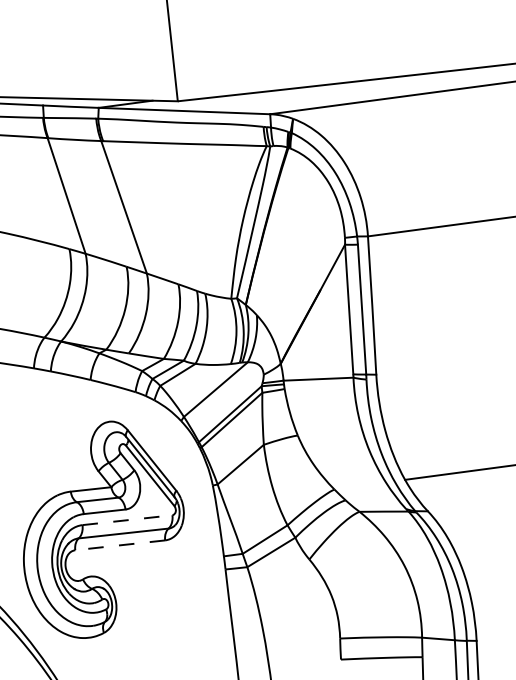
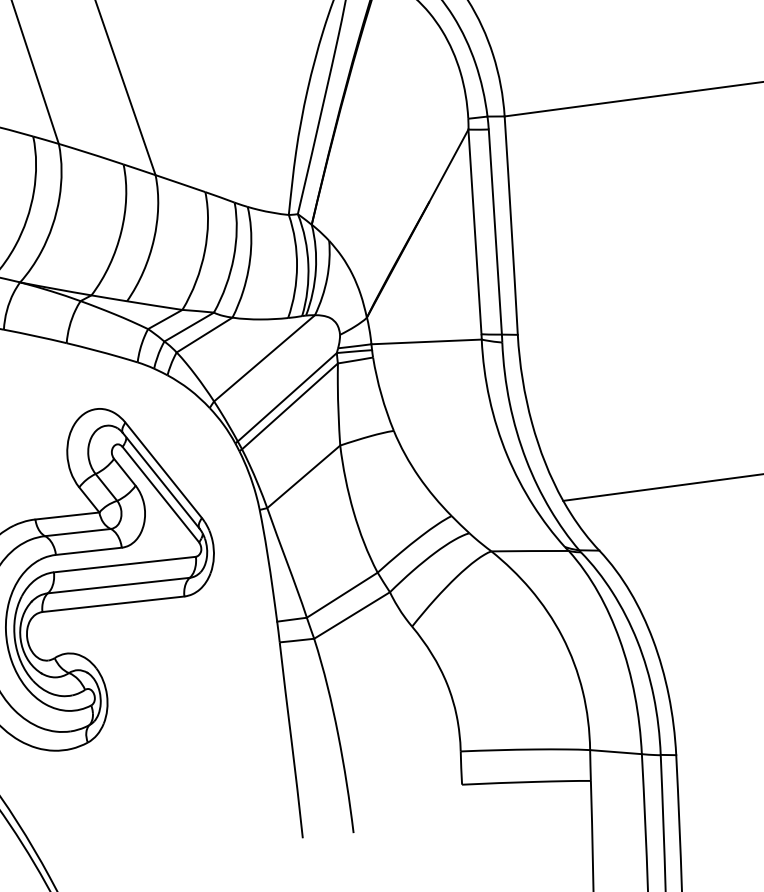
line: (127, 520) -> (124, 565), dashed -> solid
line: (119, 545) -> (112, 604), dashed -> solid

